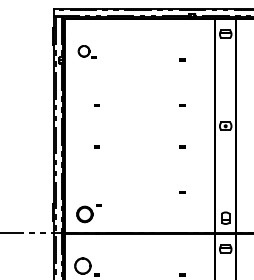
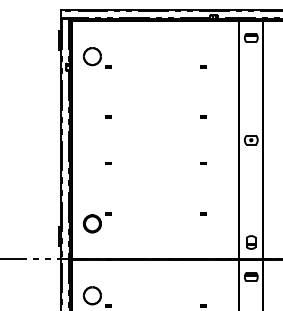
part: (86, 51) -> (96, 57), size x1.43
part: (88, 213) -> (96, 222), moved

